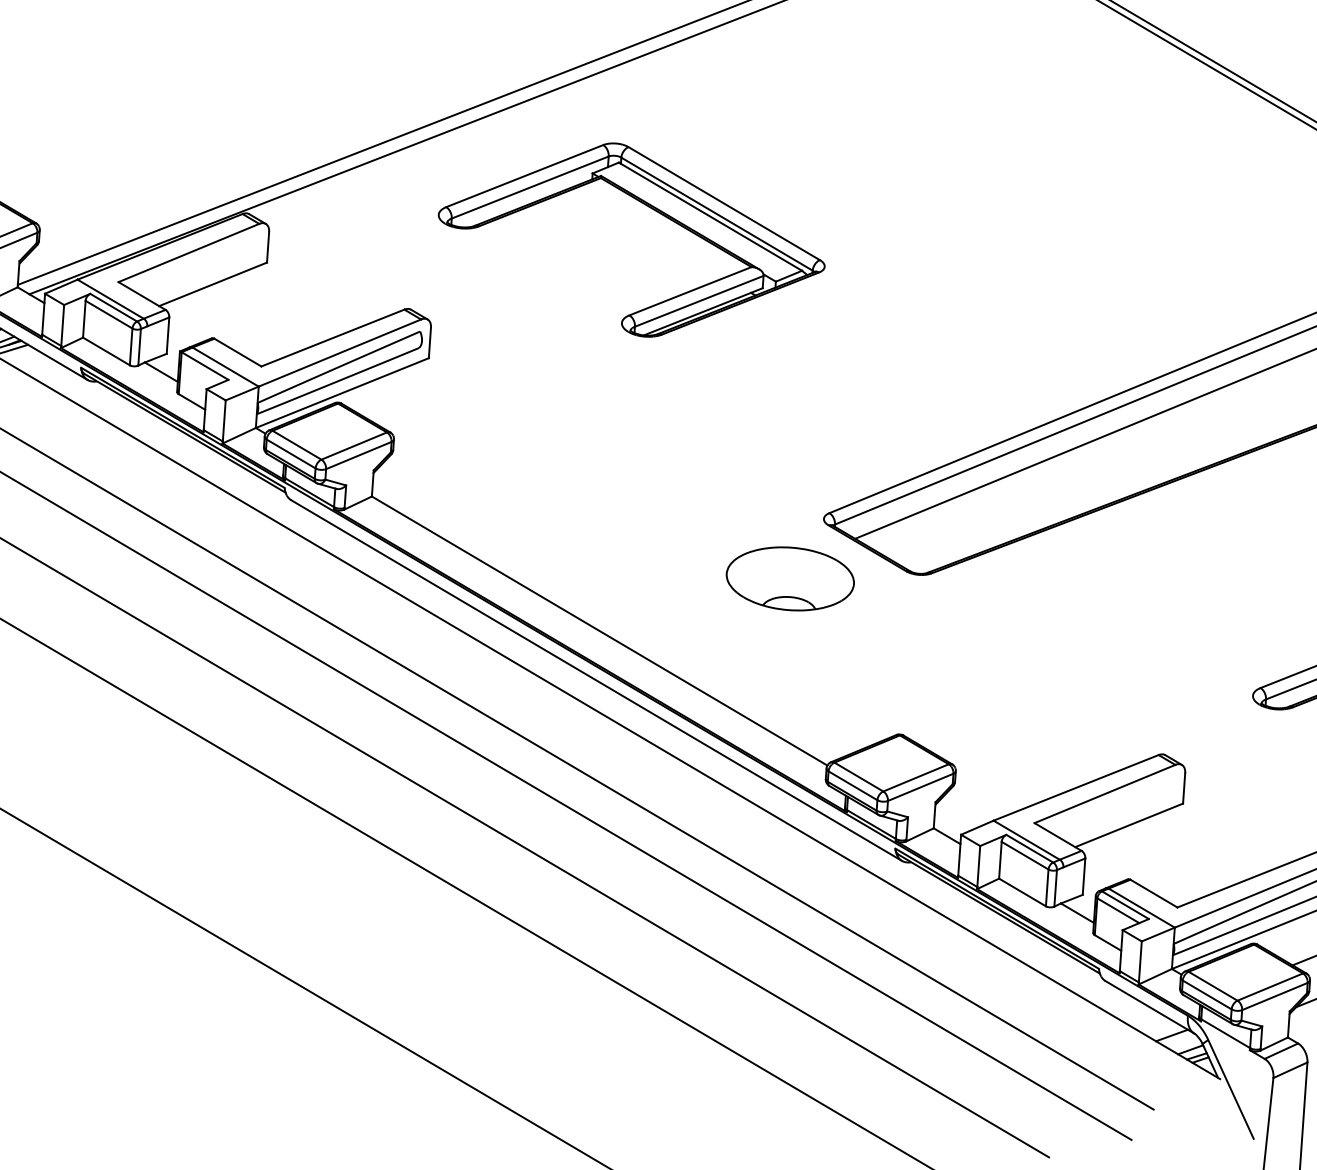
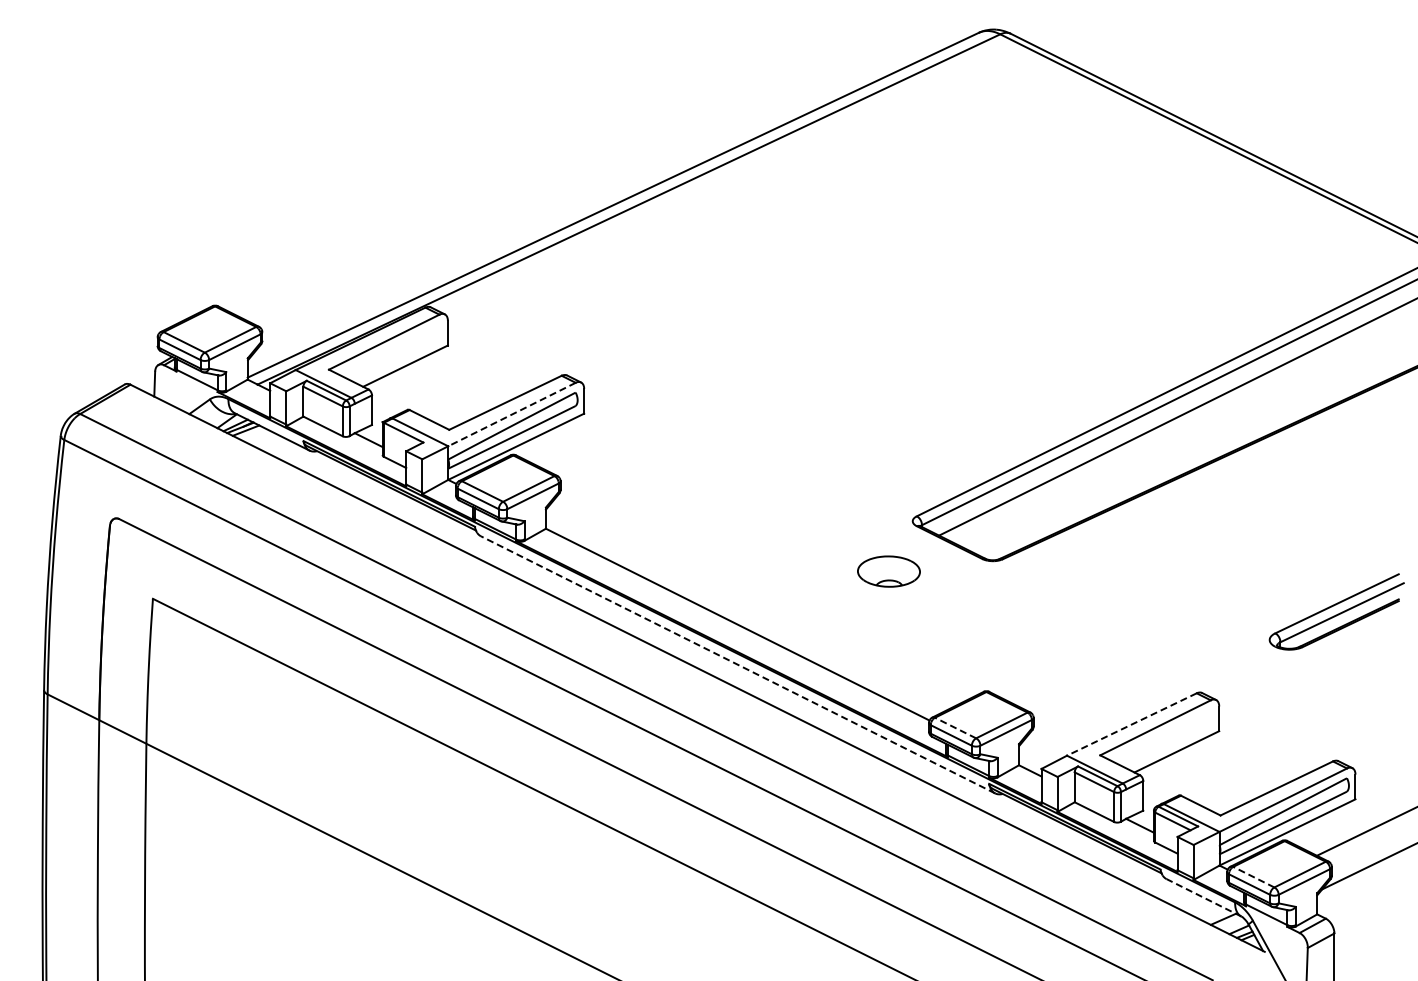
part: (651, 209) -> (755, 280), removed
line: (339, 352) -> (511, 414), solid -> dashed
part: (789, 578) -> (888, 571), size x0.6
line: (595, 680) -> (737, 664), solid -> dashed
line: (858, 777) -> (955, 728), solid -> dashed
line: (1075, 787) -> (1131, 724), solid -> dashed
line: (1212, 986) -> (1253, 877), solid -> dashed
line: (1150, 1007) -> (1204, 897), solid -> dashed

